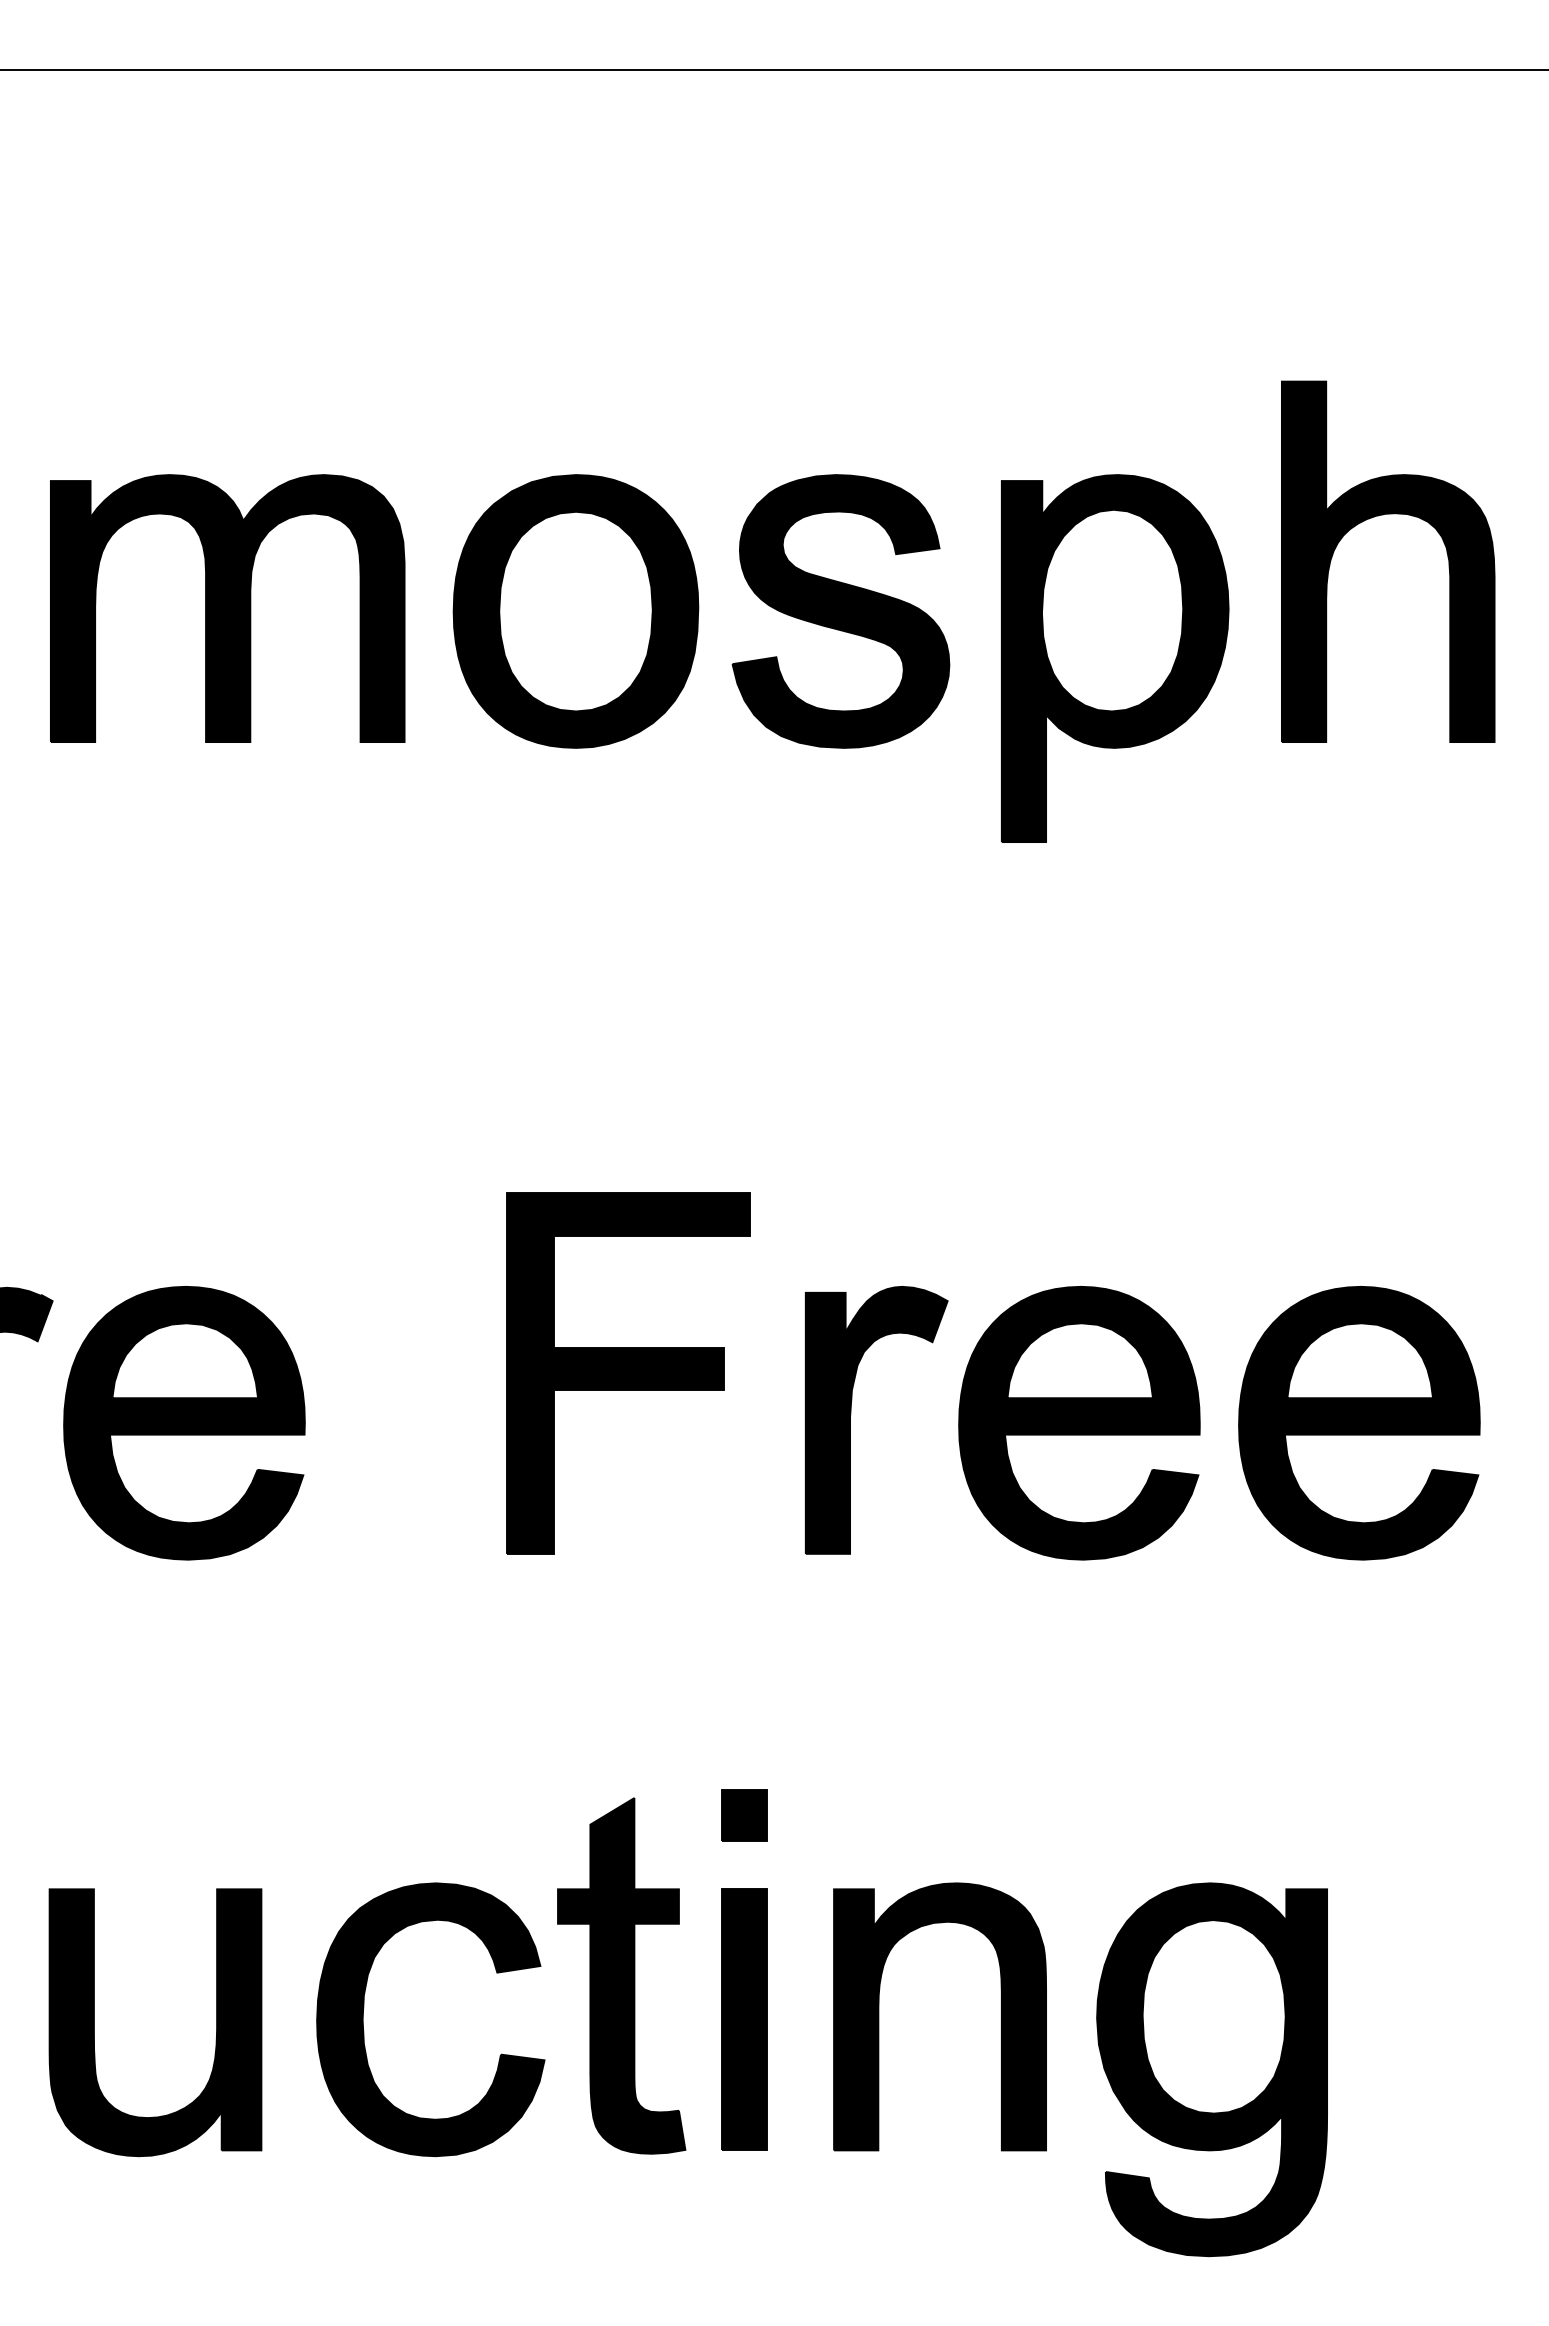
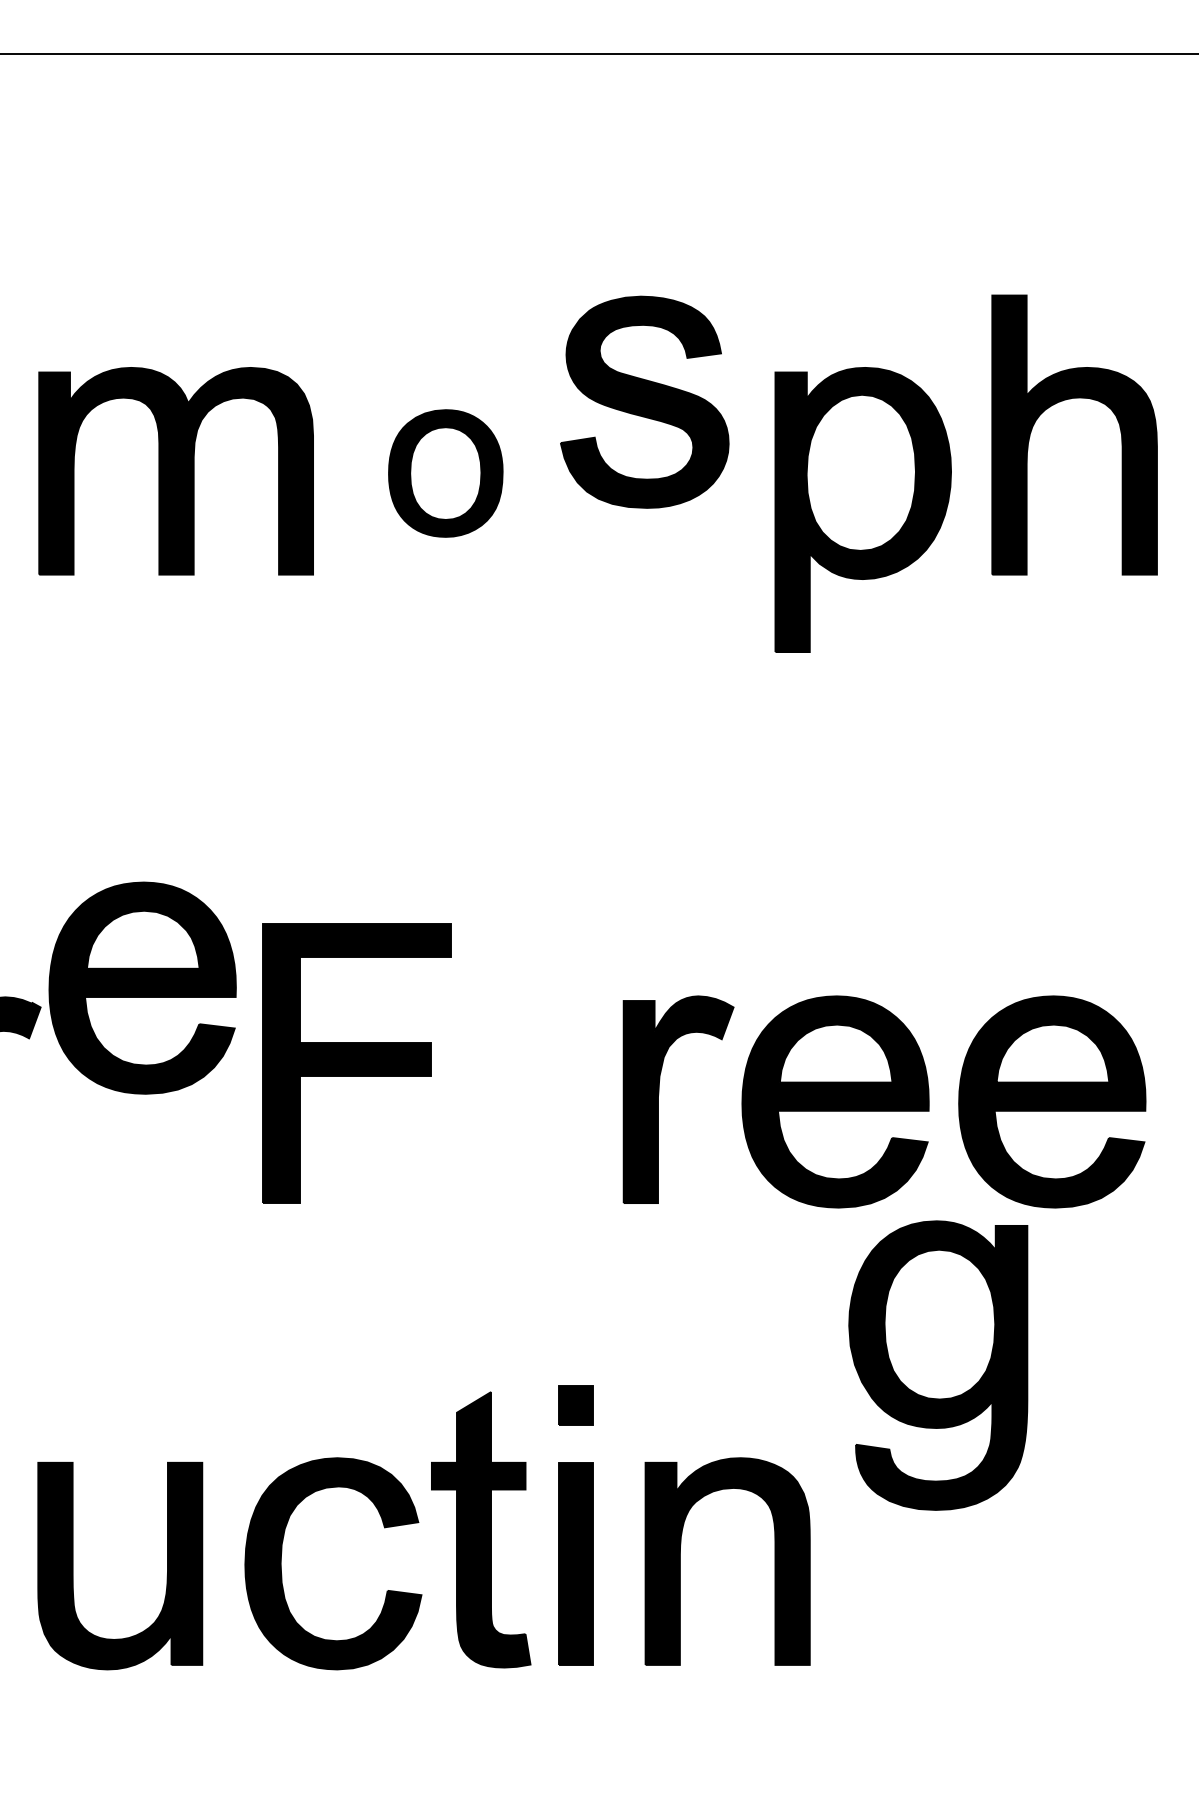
part: (575, 611) -> (445, 473), size x0.6
part: (840, 611) -> (644, 402), moved
part: (628, 1373) -> (357, 1063), moved
part: (184, 1423) -> (142, 988), moved
part: (1211, 2069) -> (937, 1365), moved

